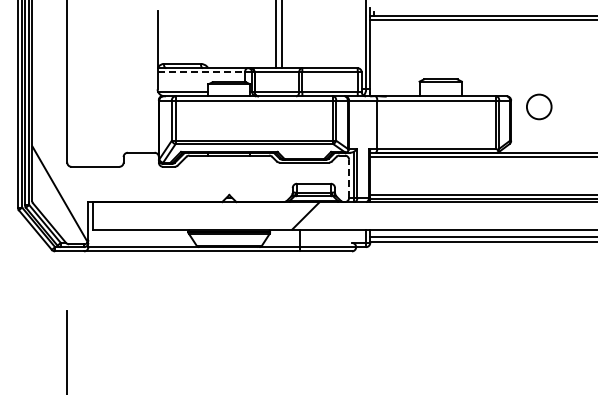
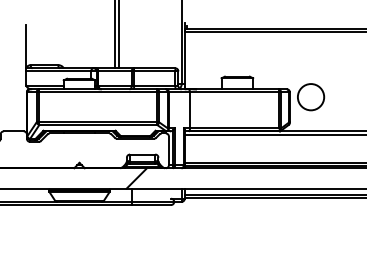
line: (201, 72) -> (58, 71), dashed -> solid
circle: (538, 106) -> (310, 96), size x1.43
line: (349, 178) -> (169, 150), dashed -> solid

